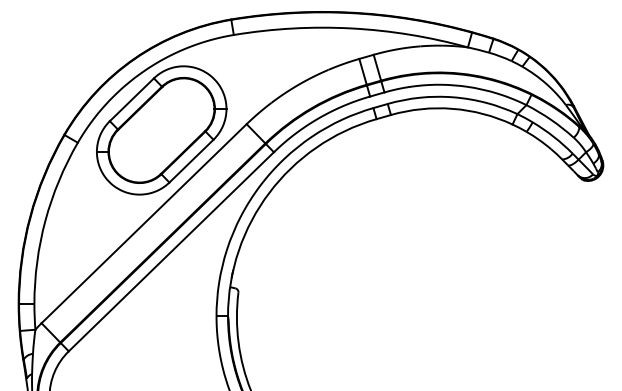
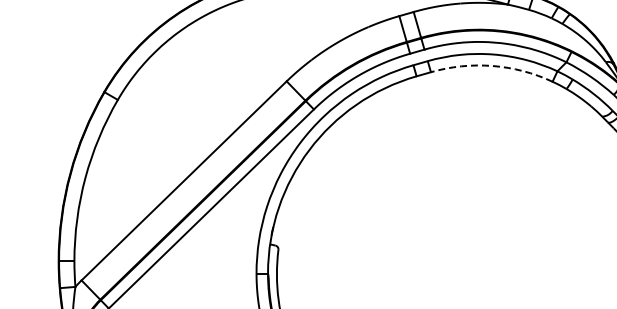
arc: (452, 108) -> (492, 65), solid -> dashed
part: (161, 130) -> (201, 87), removed

